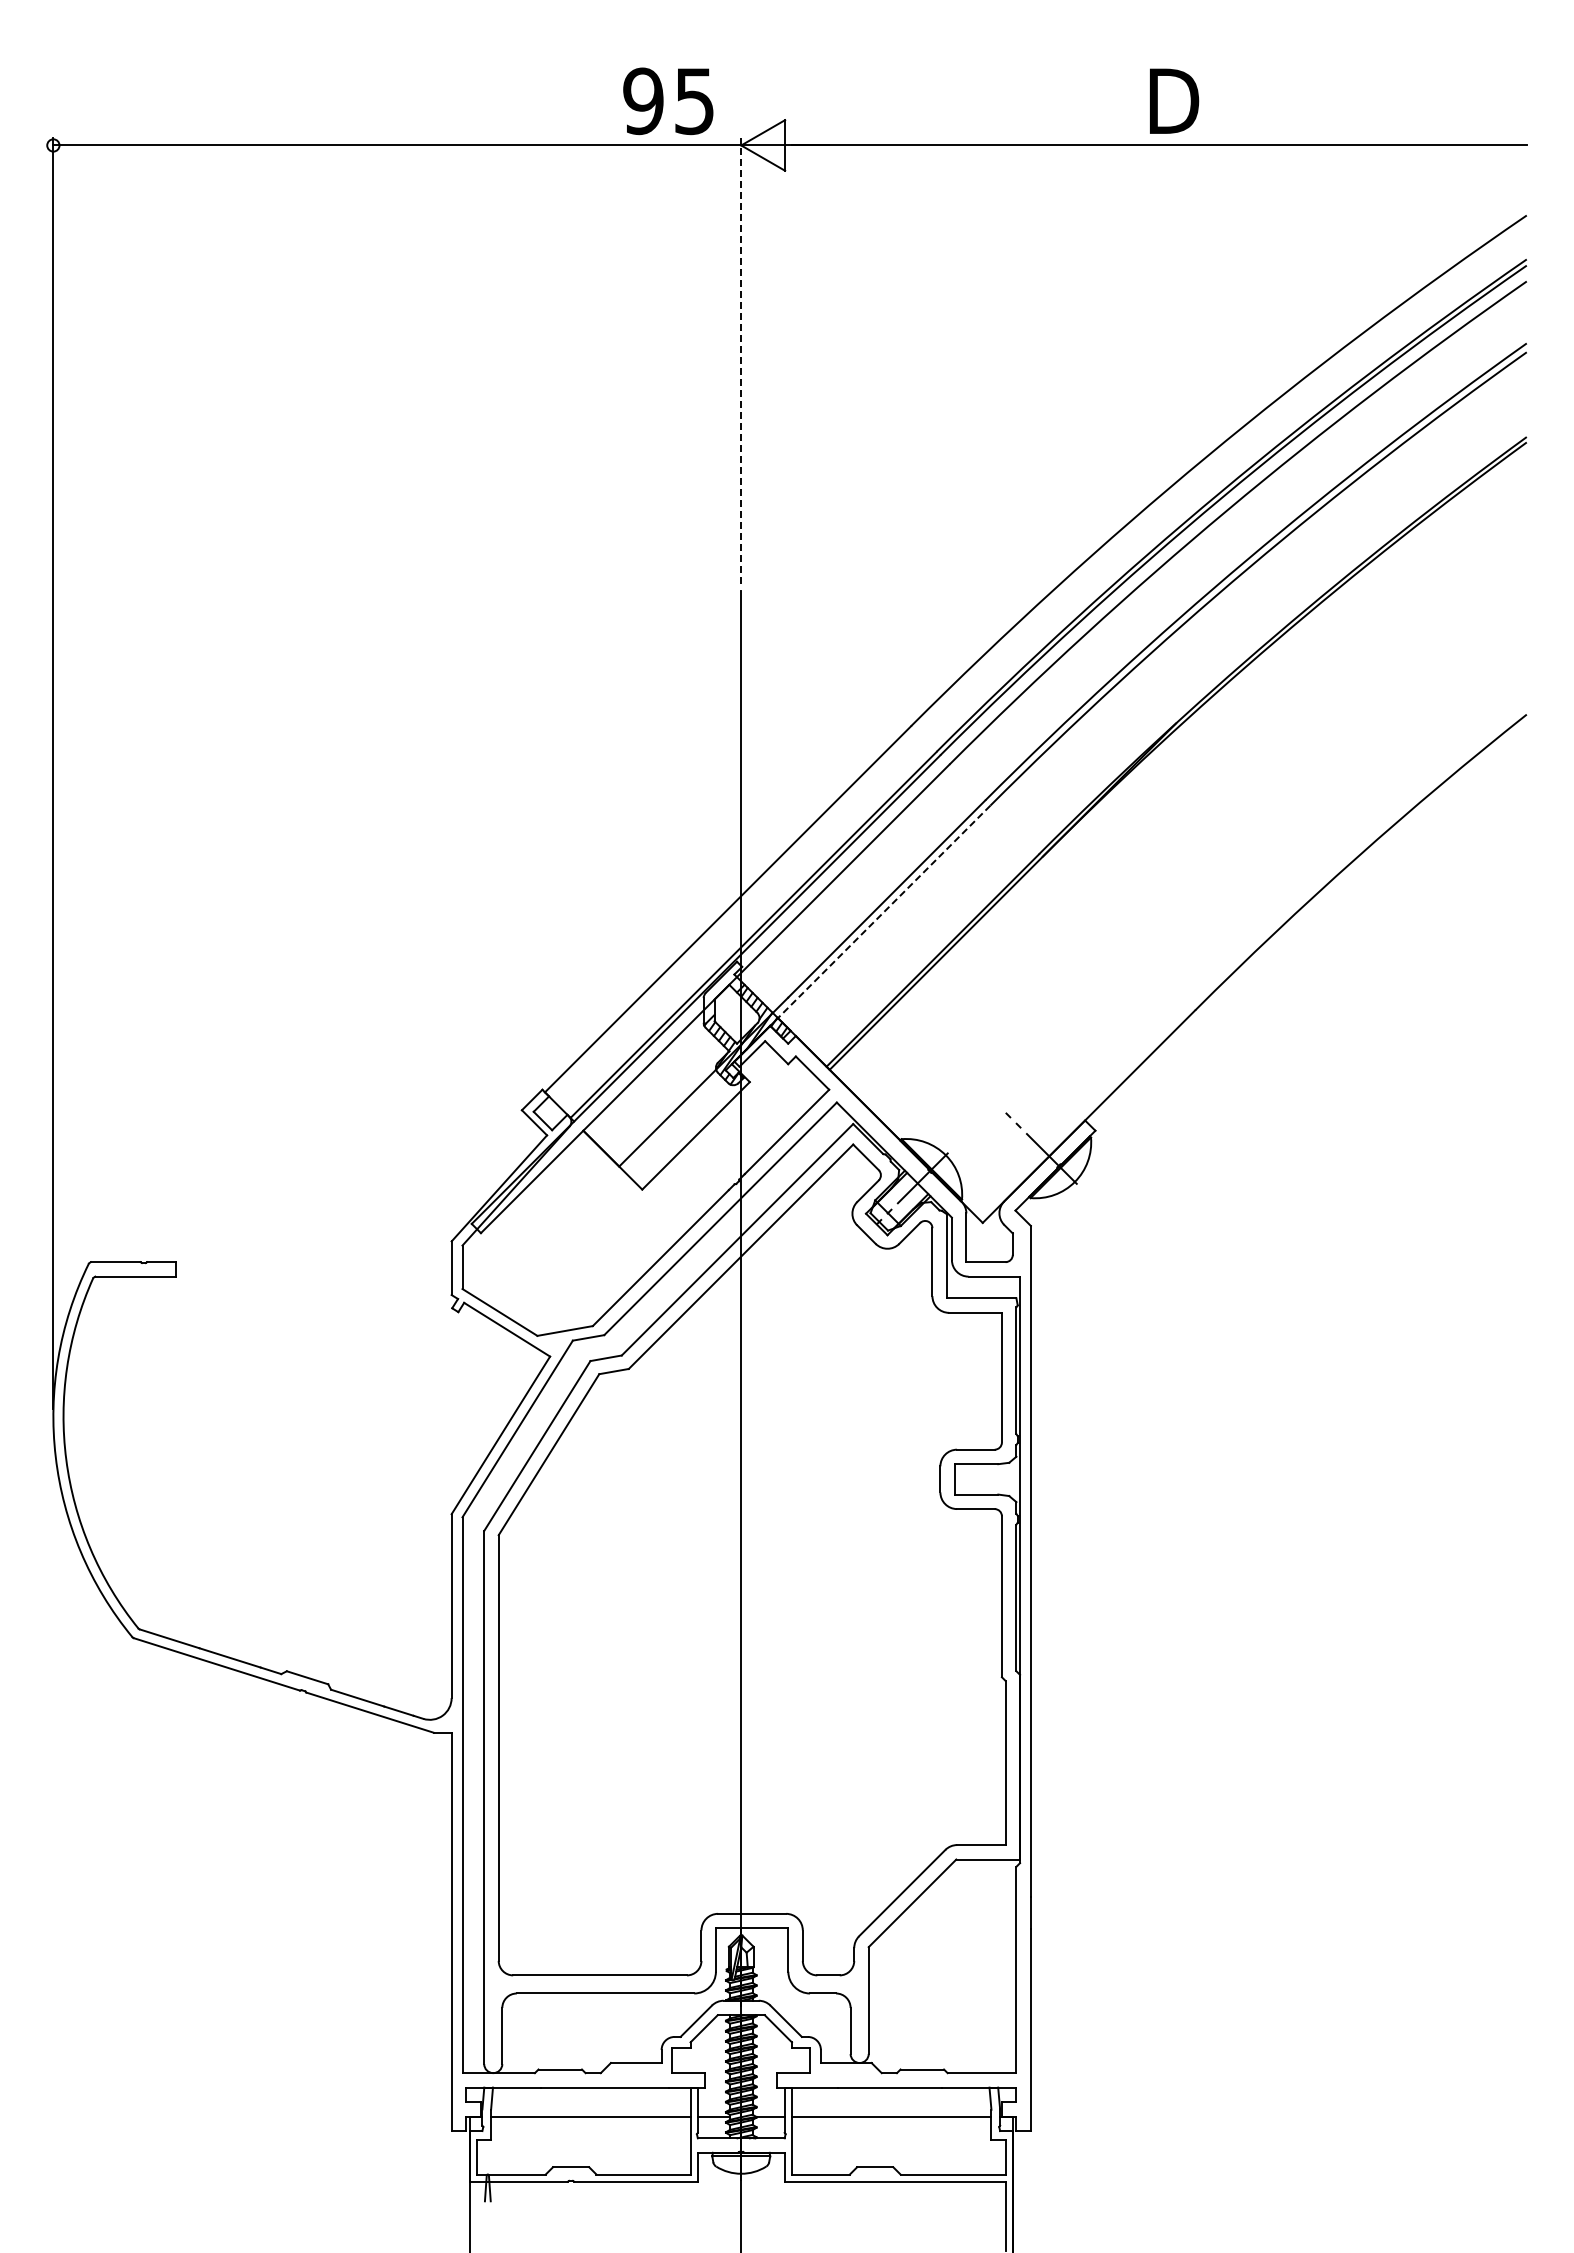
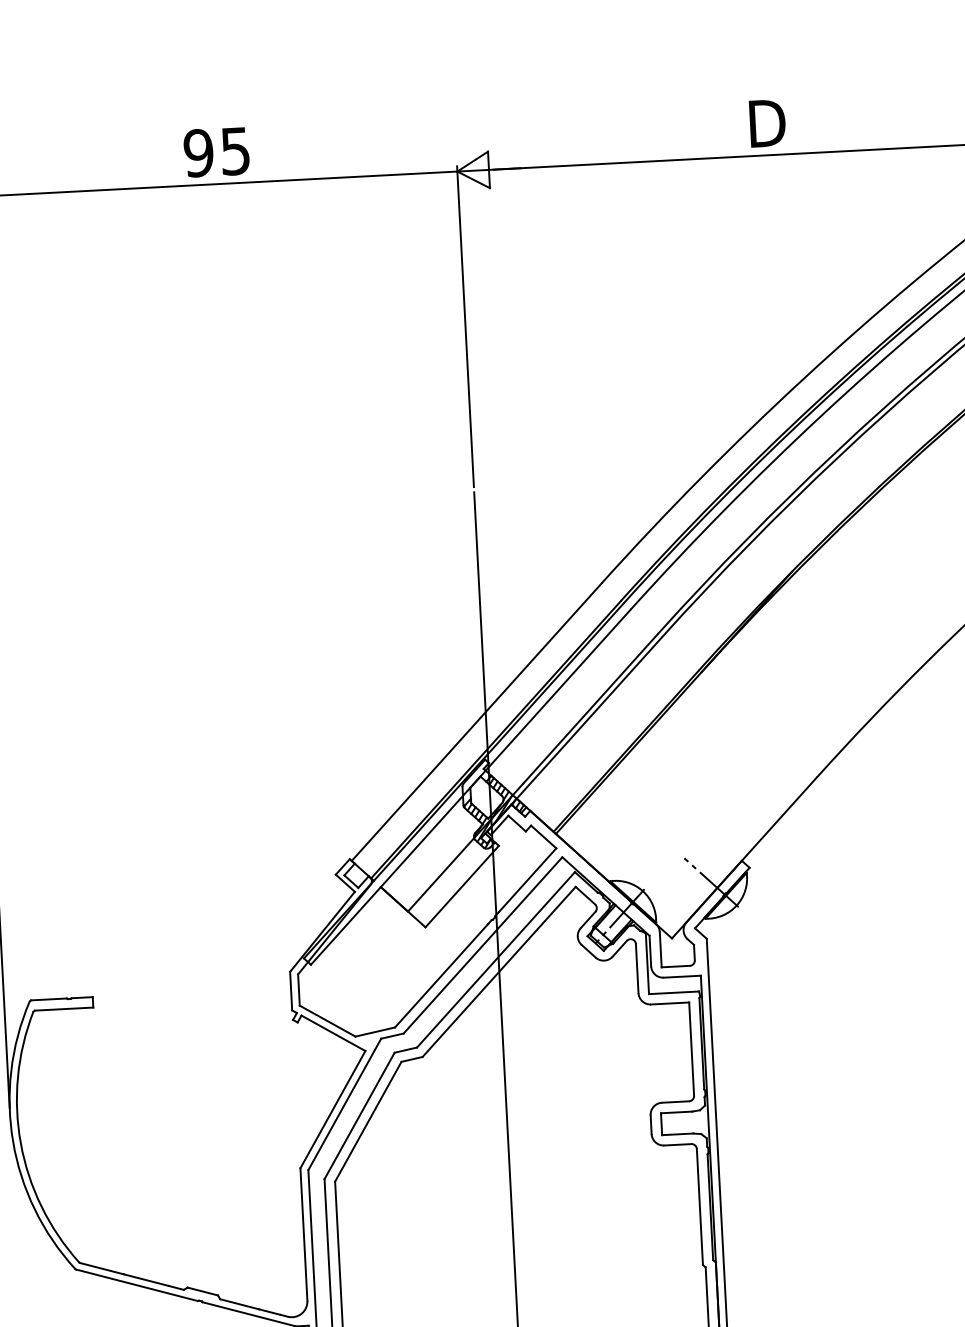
text: (668, 101) -> (216, 152), moved
line: (741, 360) -> (465, 326), dashed -> solid
line: (883, 912) -> (588, 718), dashed -> solid

